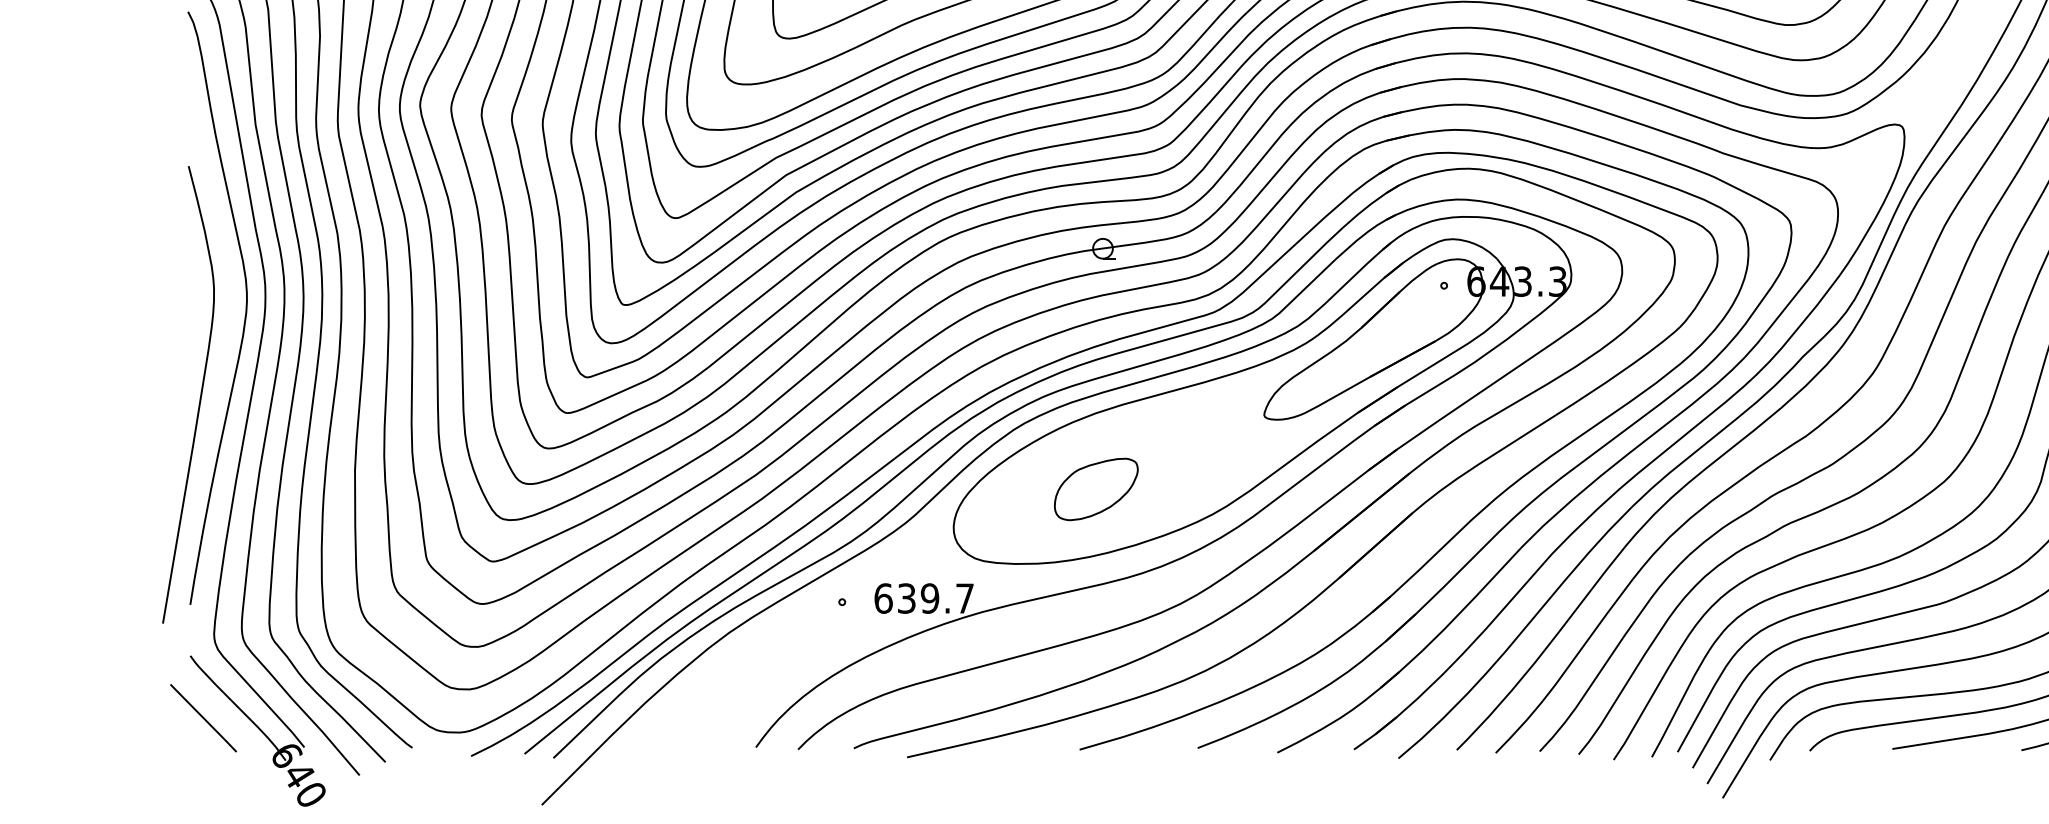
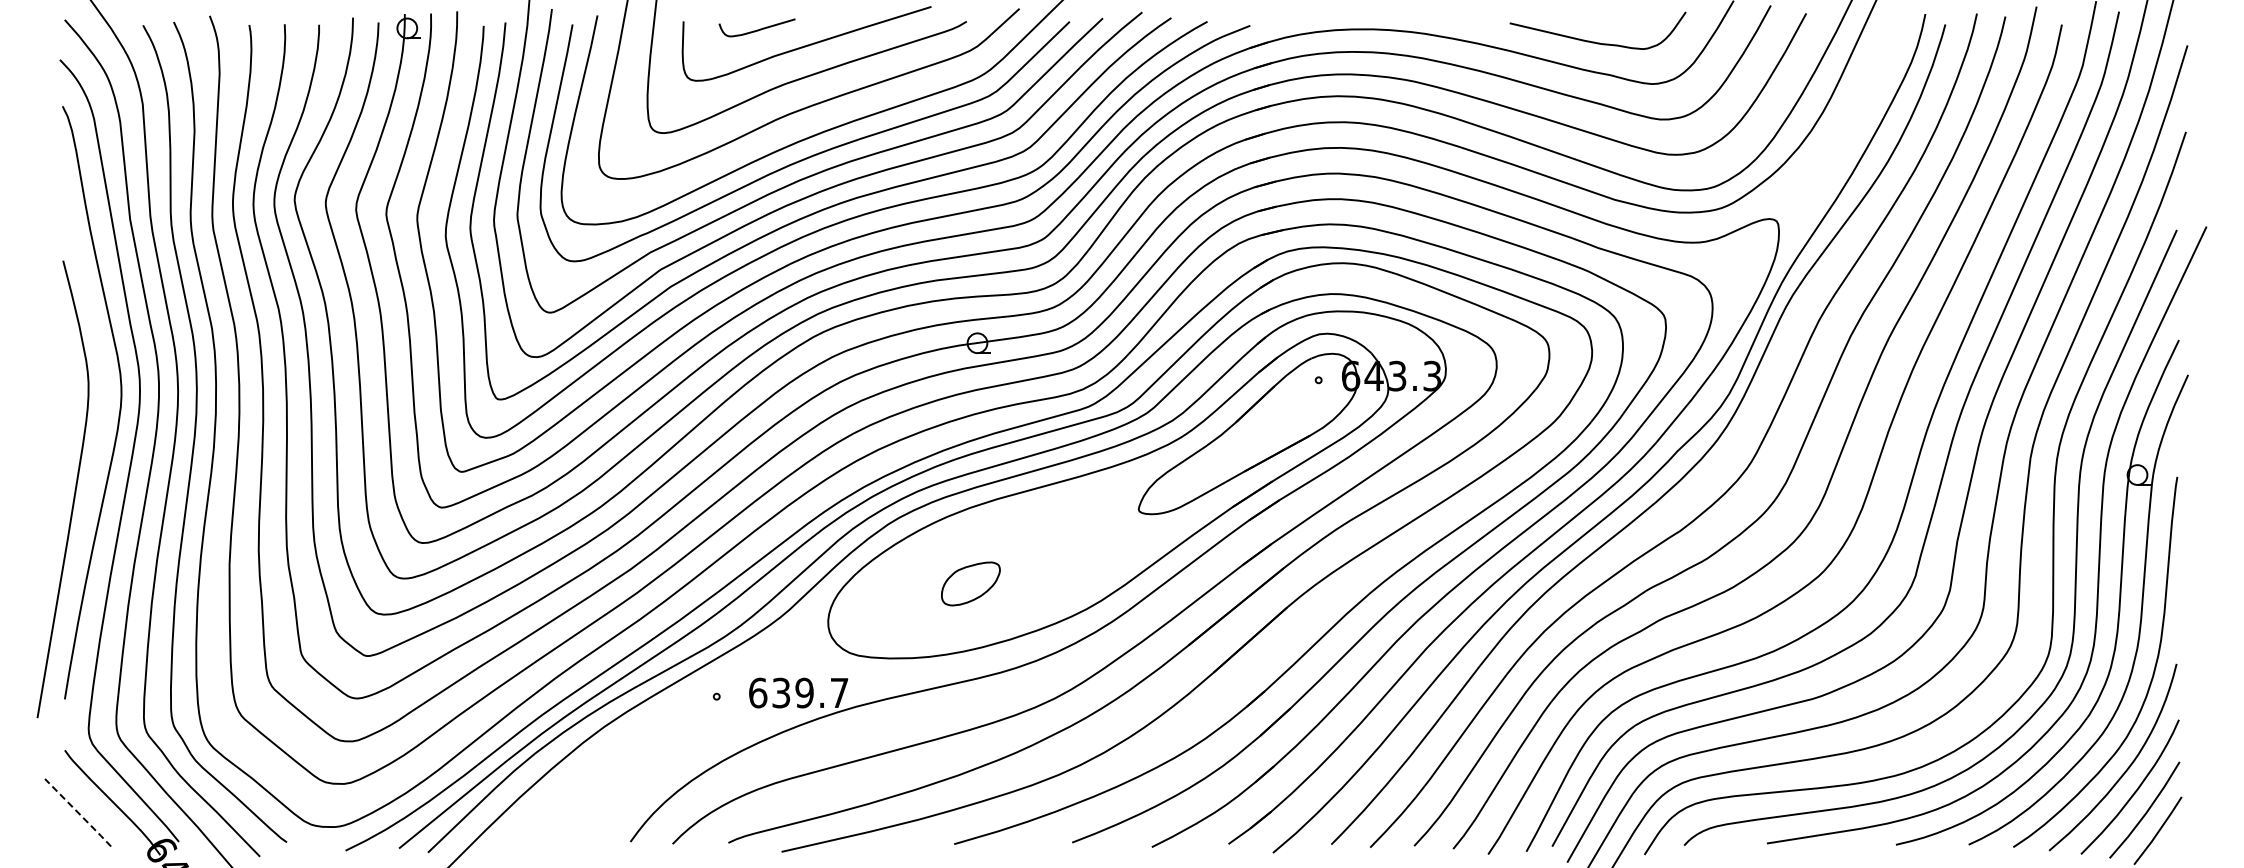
part: (1095, 489) -> (970, 583), size x0.7
line: (203, 718) -> (78, 812), solid -> dashed

